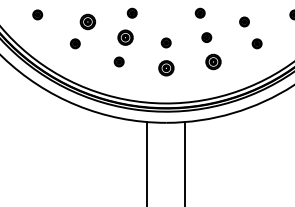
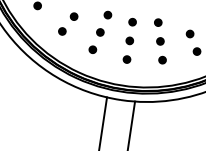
part: (165, 17) -> (132, 21), added
part: (87, 21) -> (73, 16), size x0.62
part: (125, 37) -> (100, 32), size x0.62
part: (212, 61) -> (162, 59), size x0.62
part: (165, 67) -> (126, 58), size x0.62

